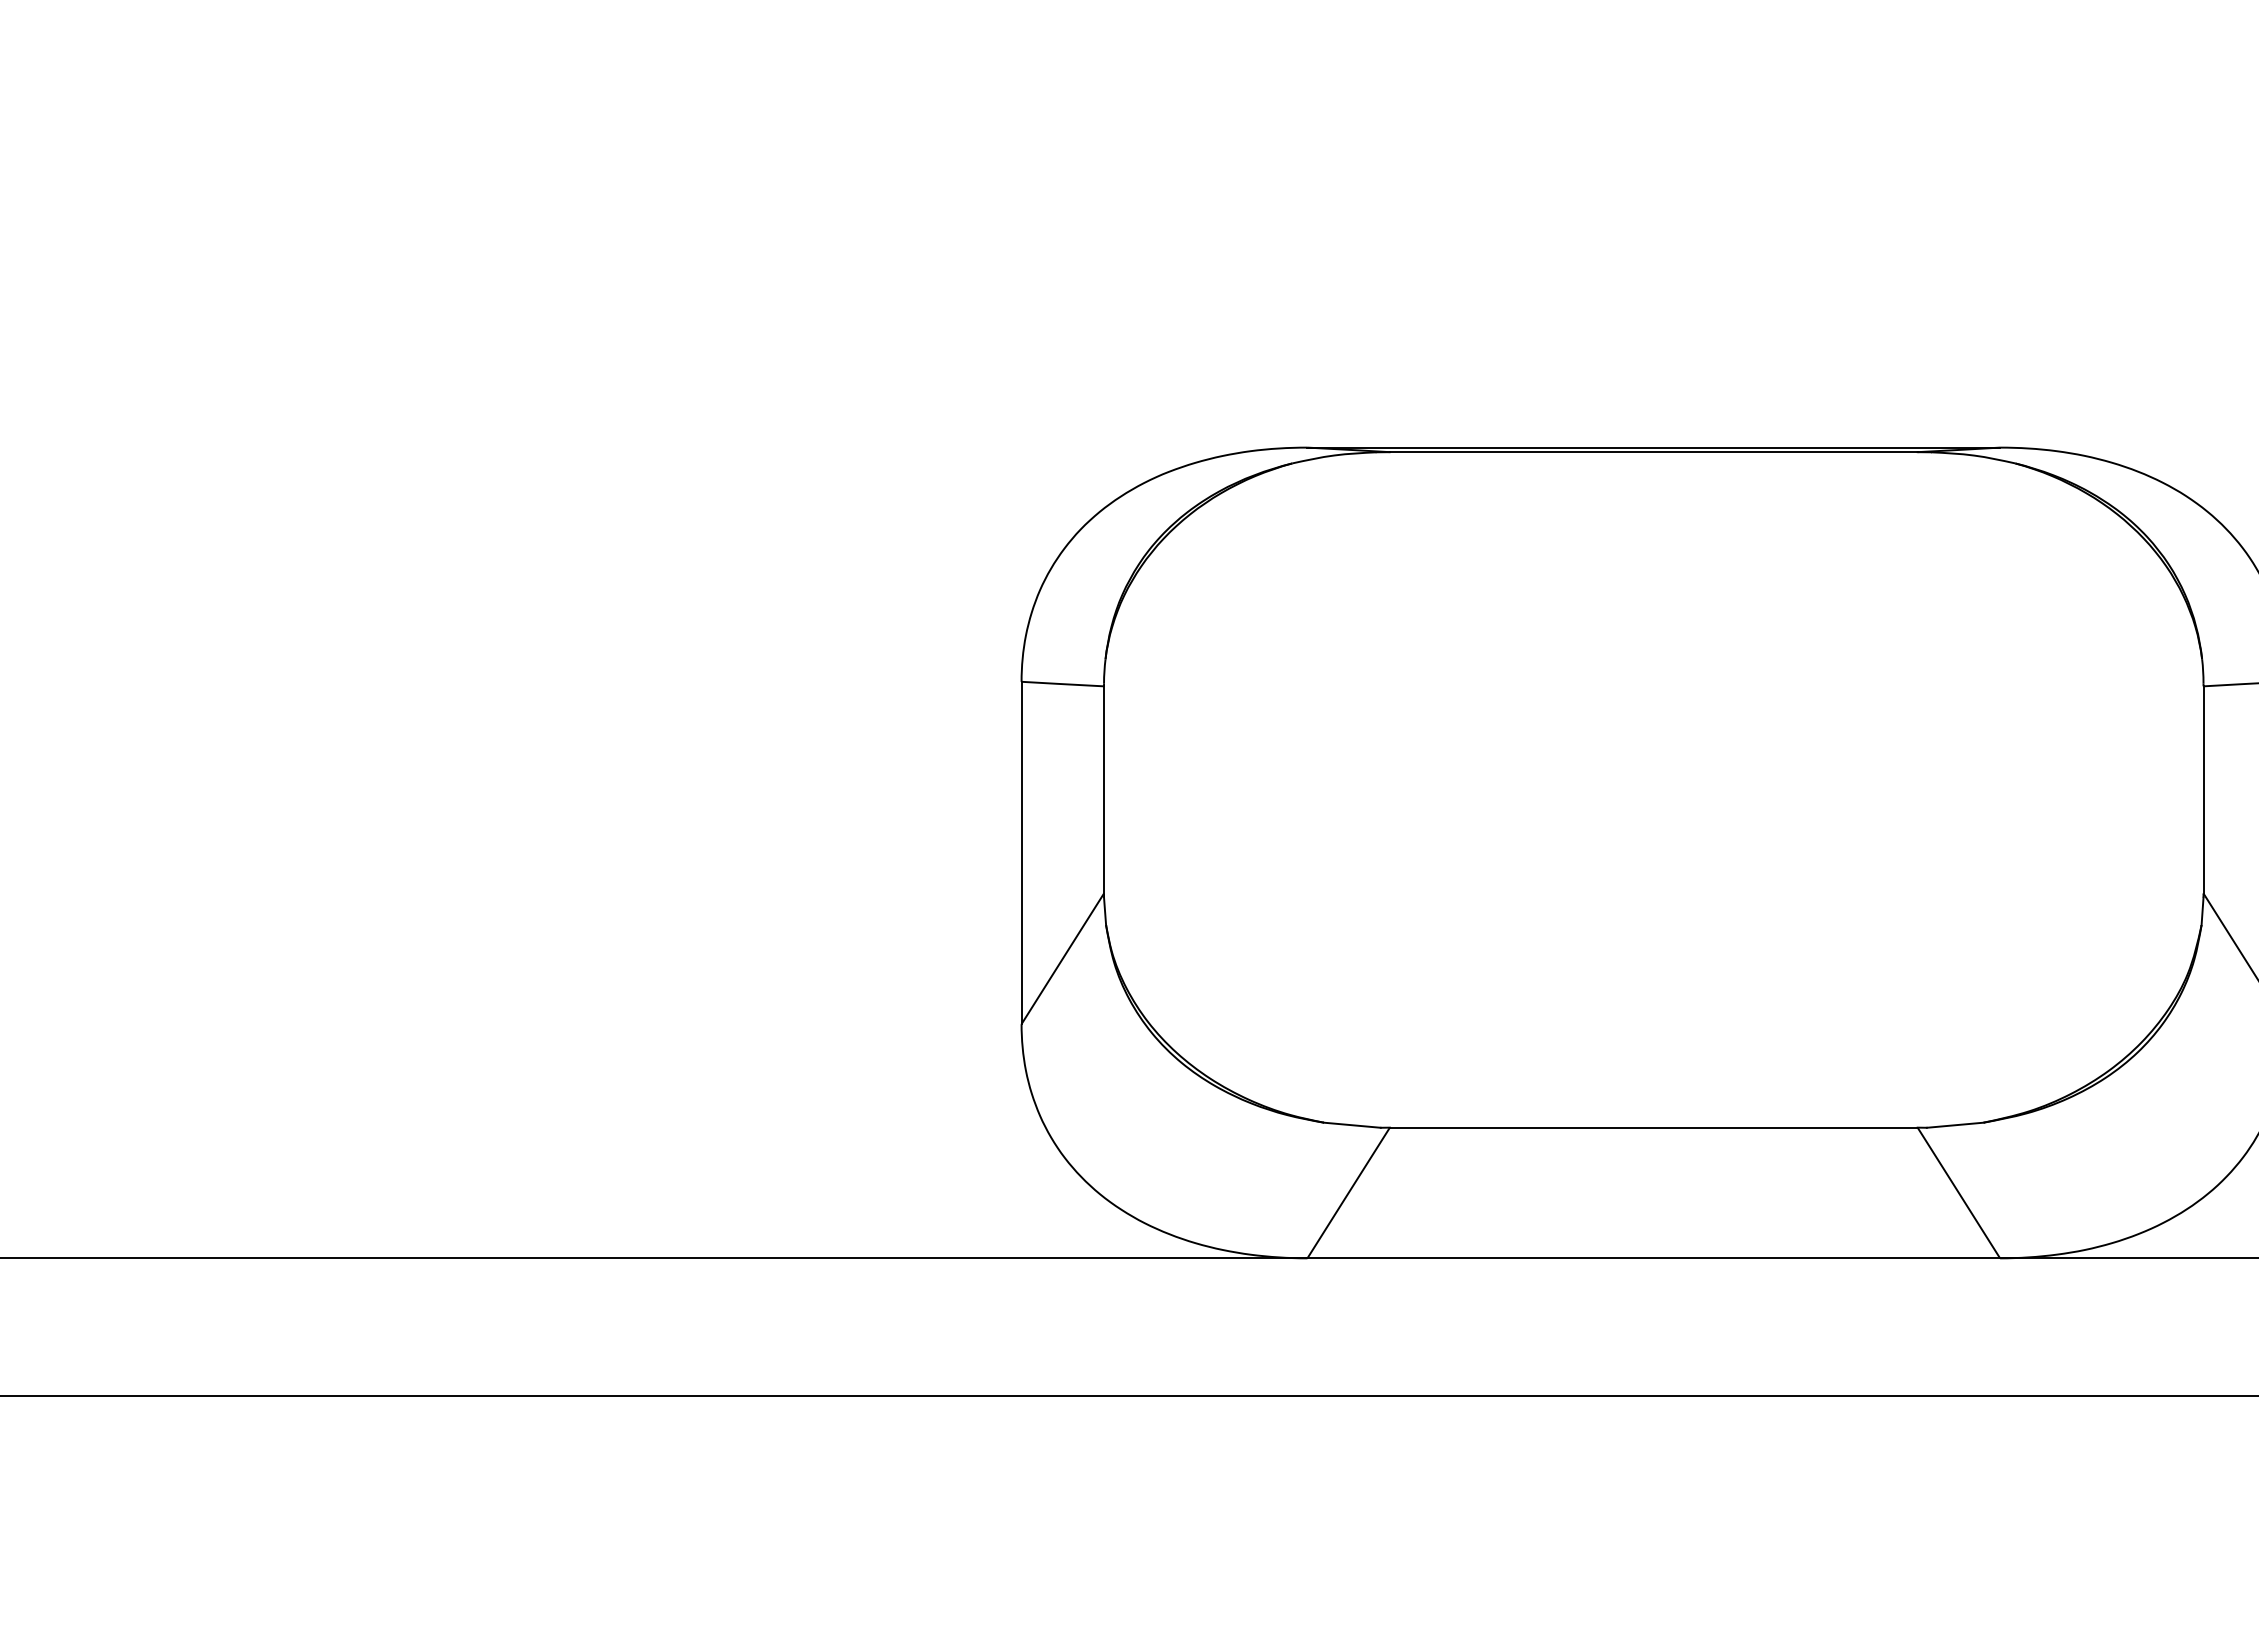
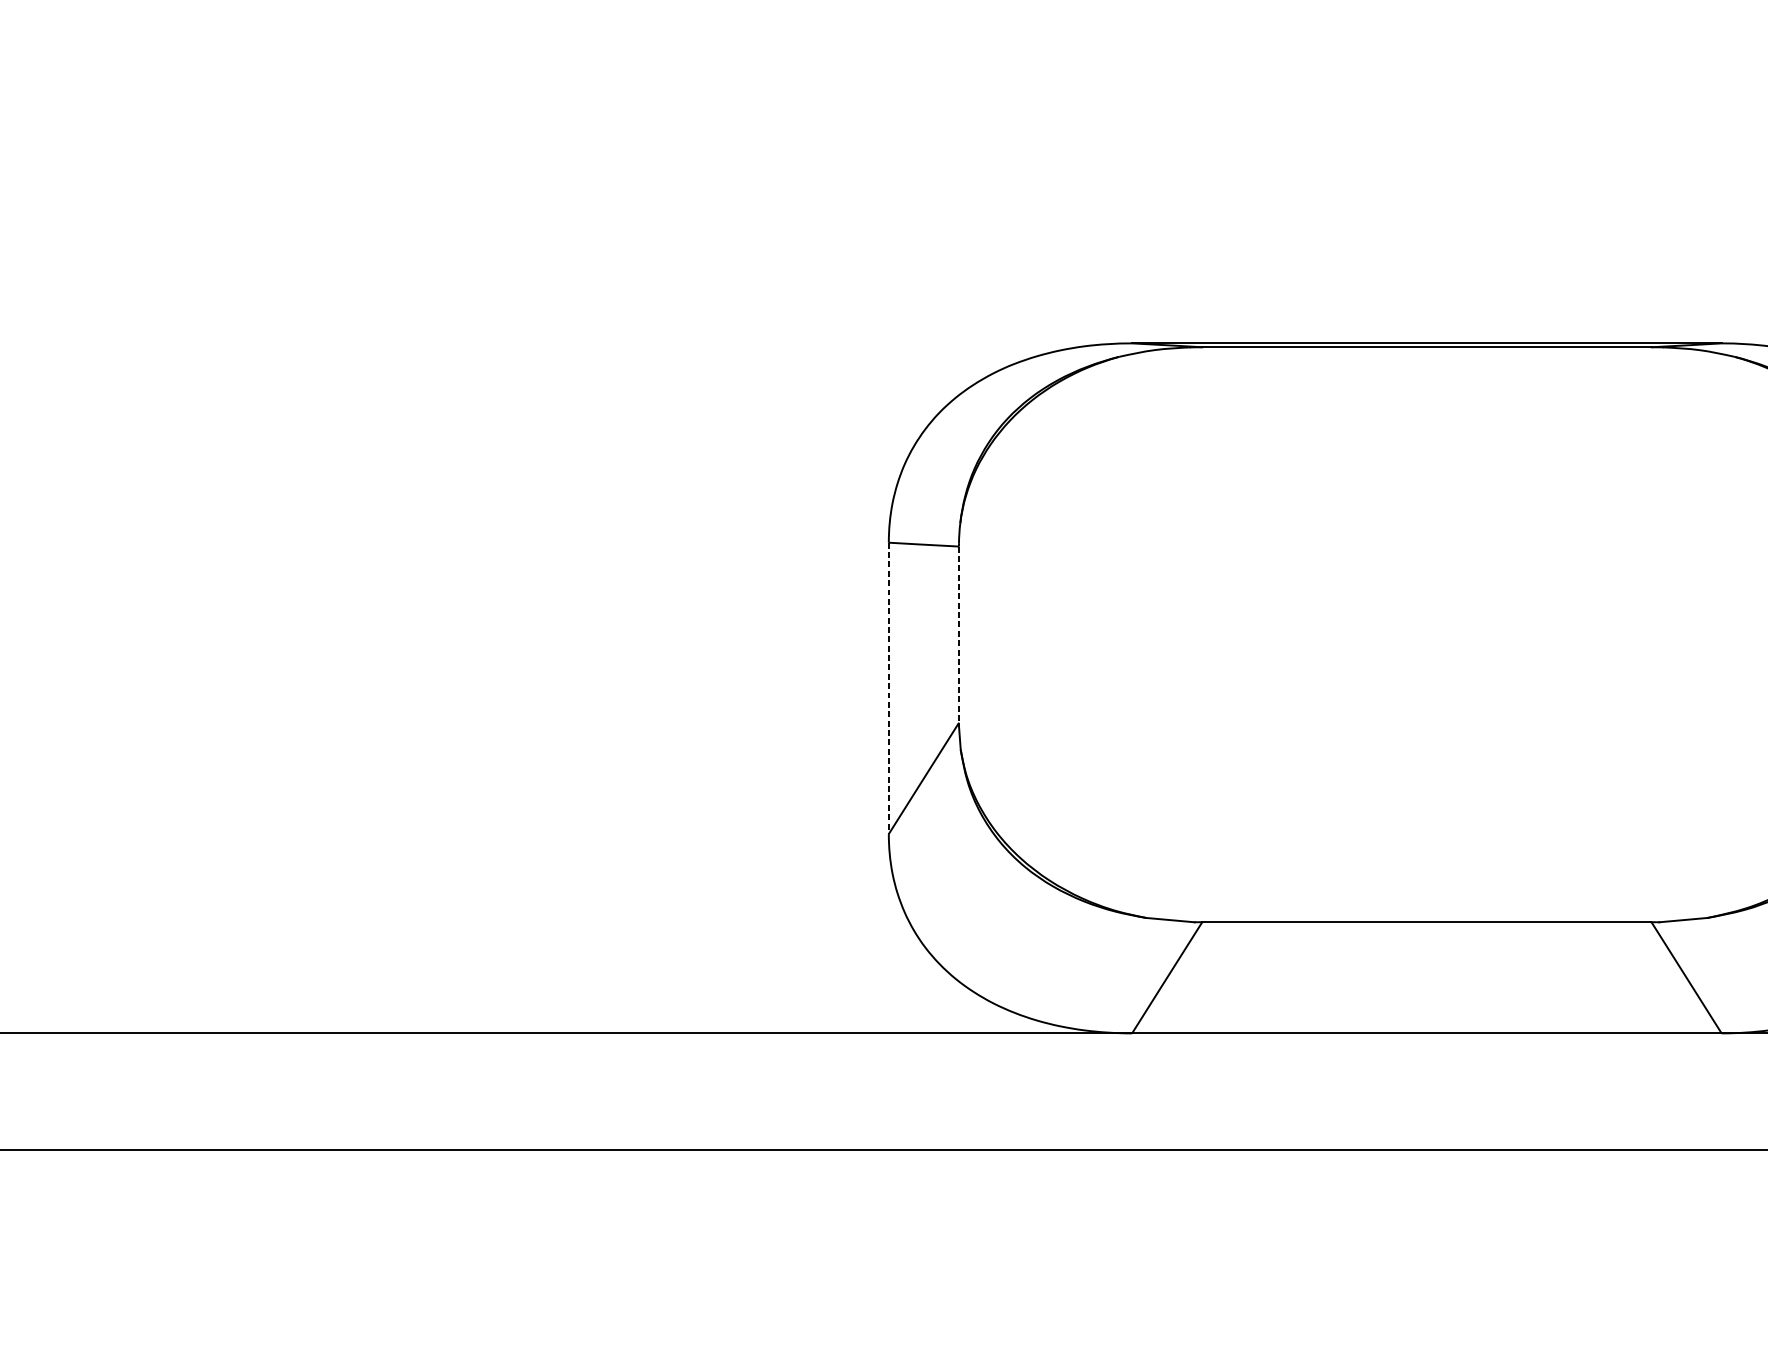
line: (1104, 789) -> (959, 634), solid -> dashed
line: (1021, 853) -> (888, 688), solid -> dashed

